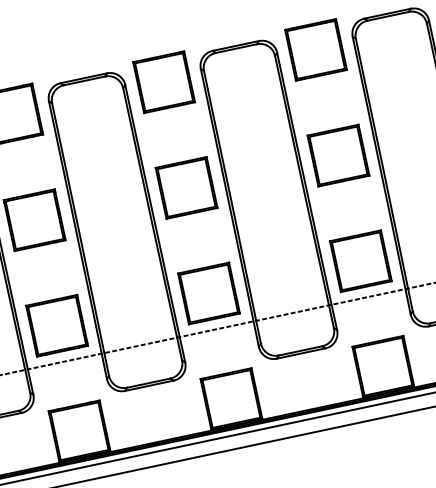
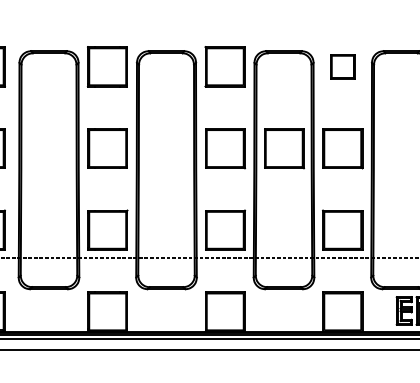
part: (315, 49) -> (342, 66), size x0.6
part: (263, 171) -> (284, 148), added

